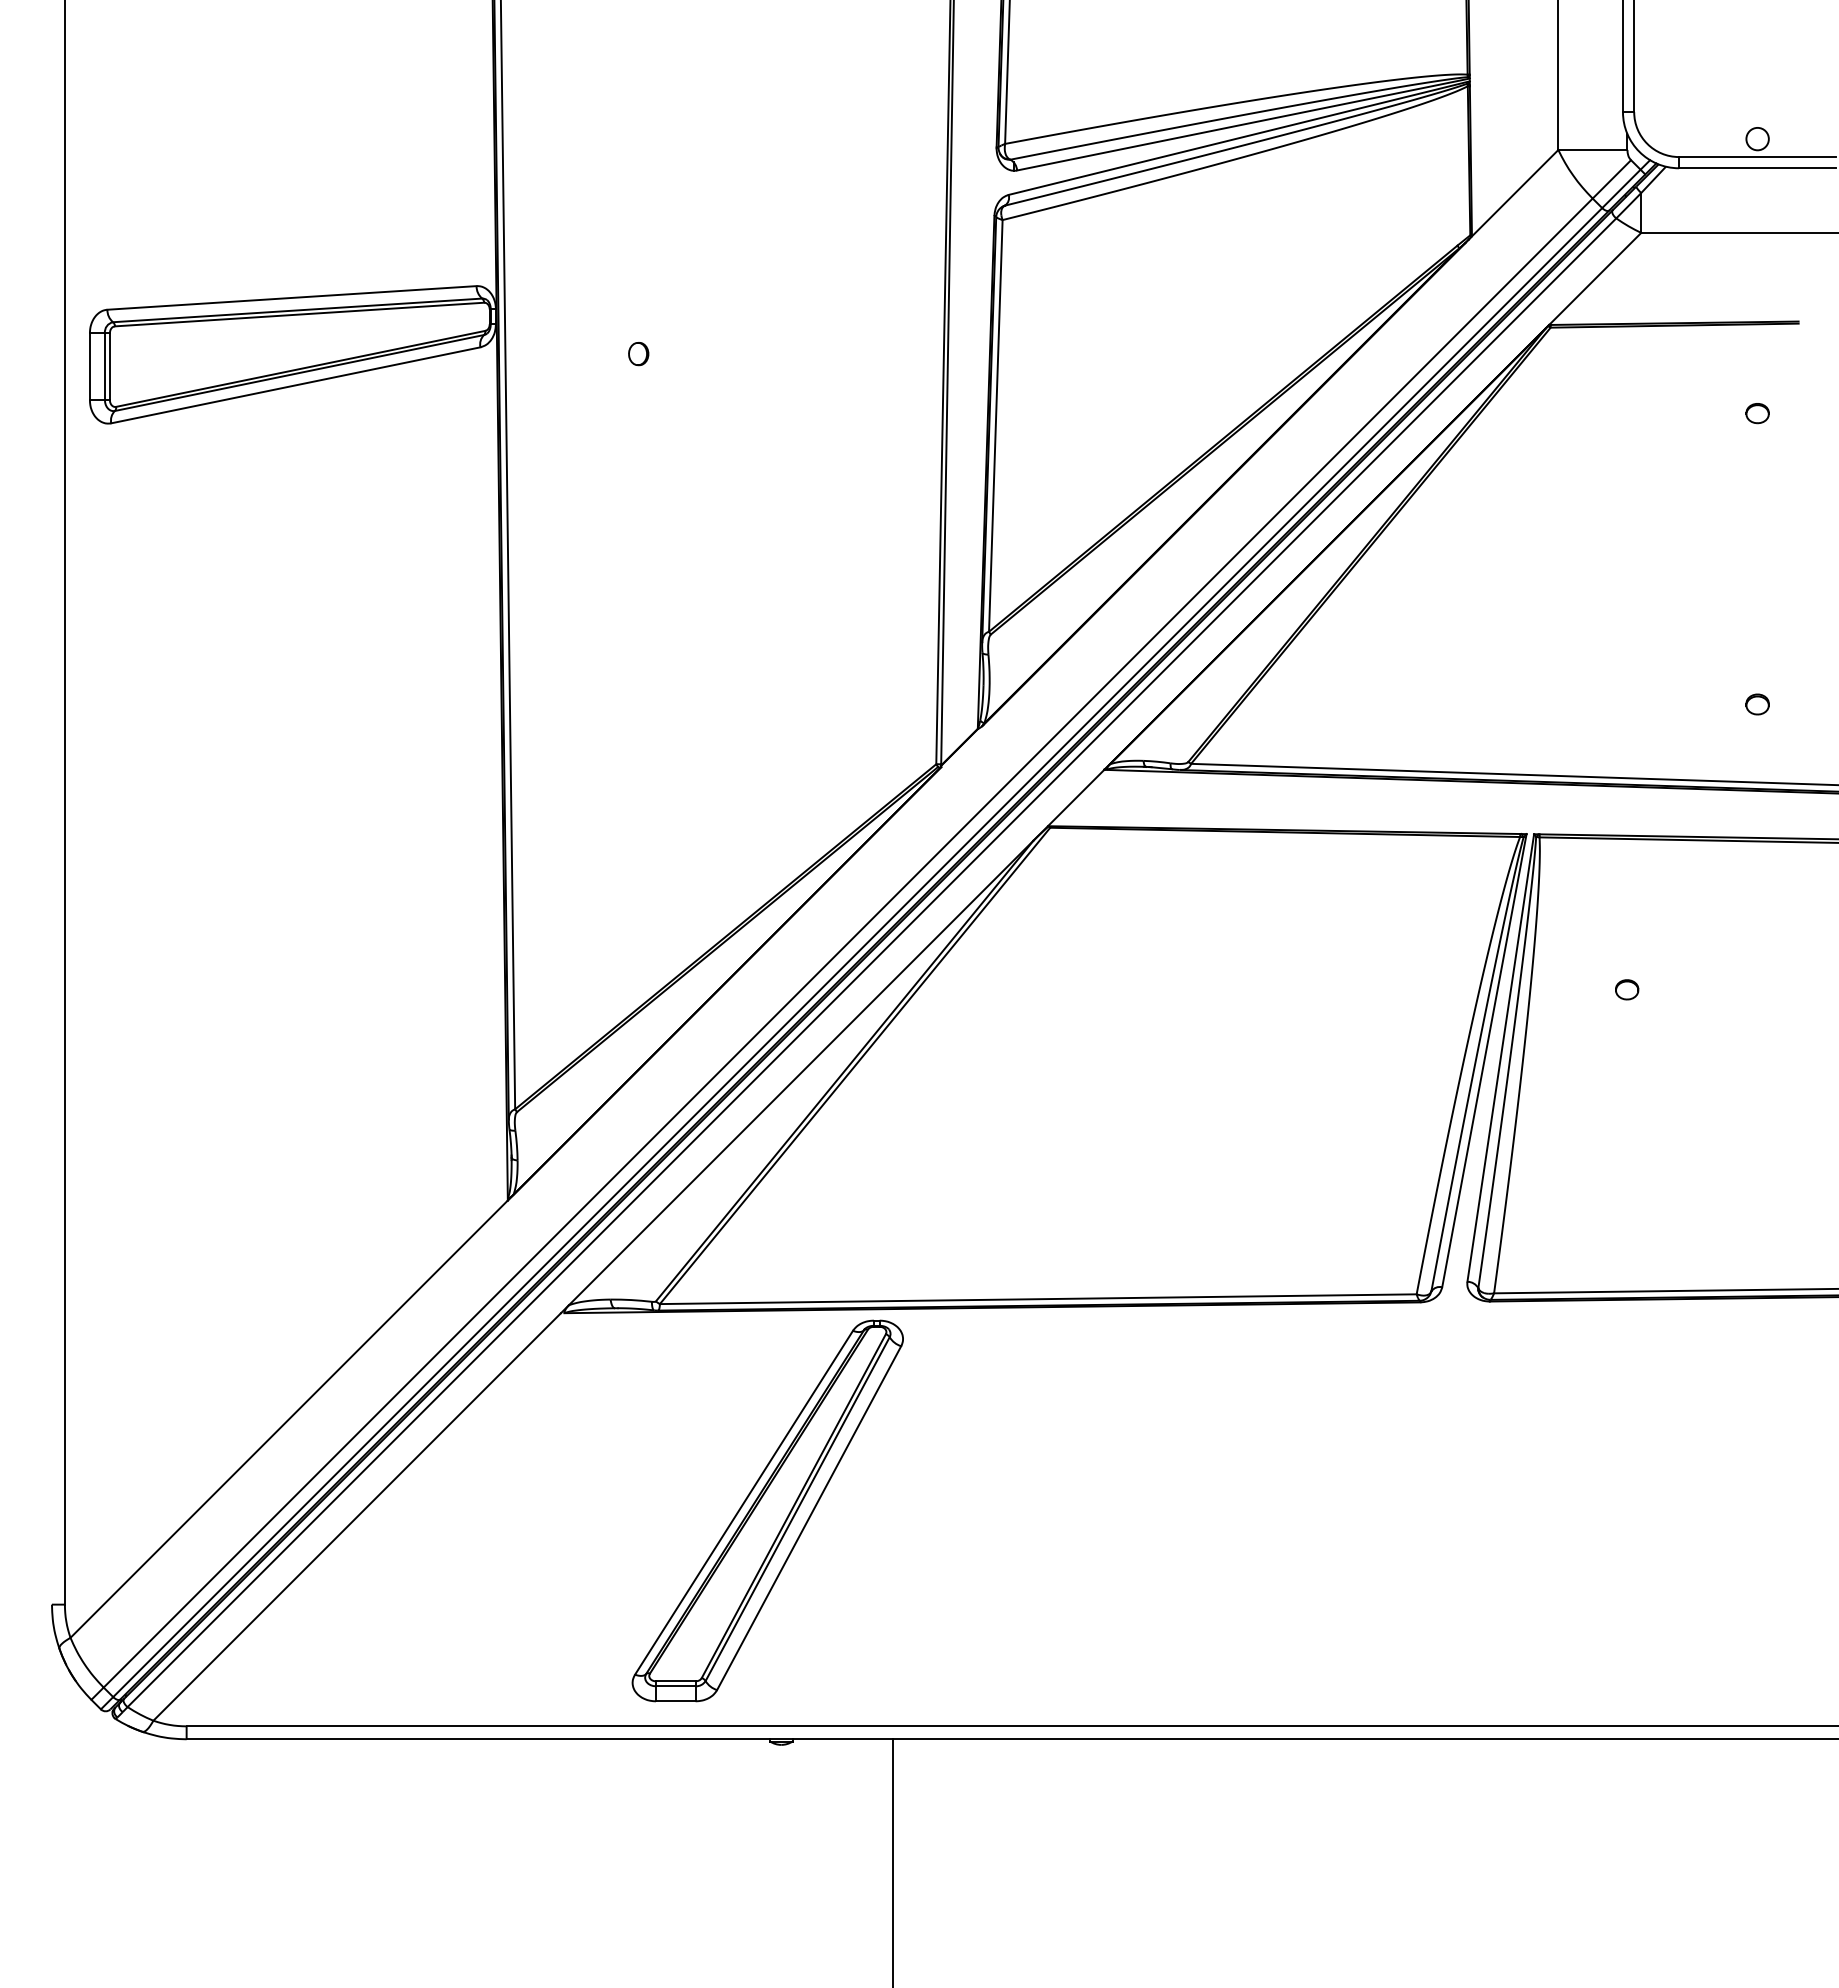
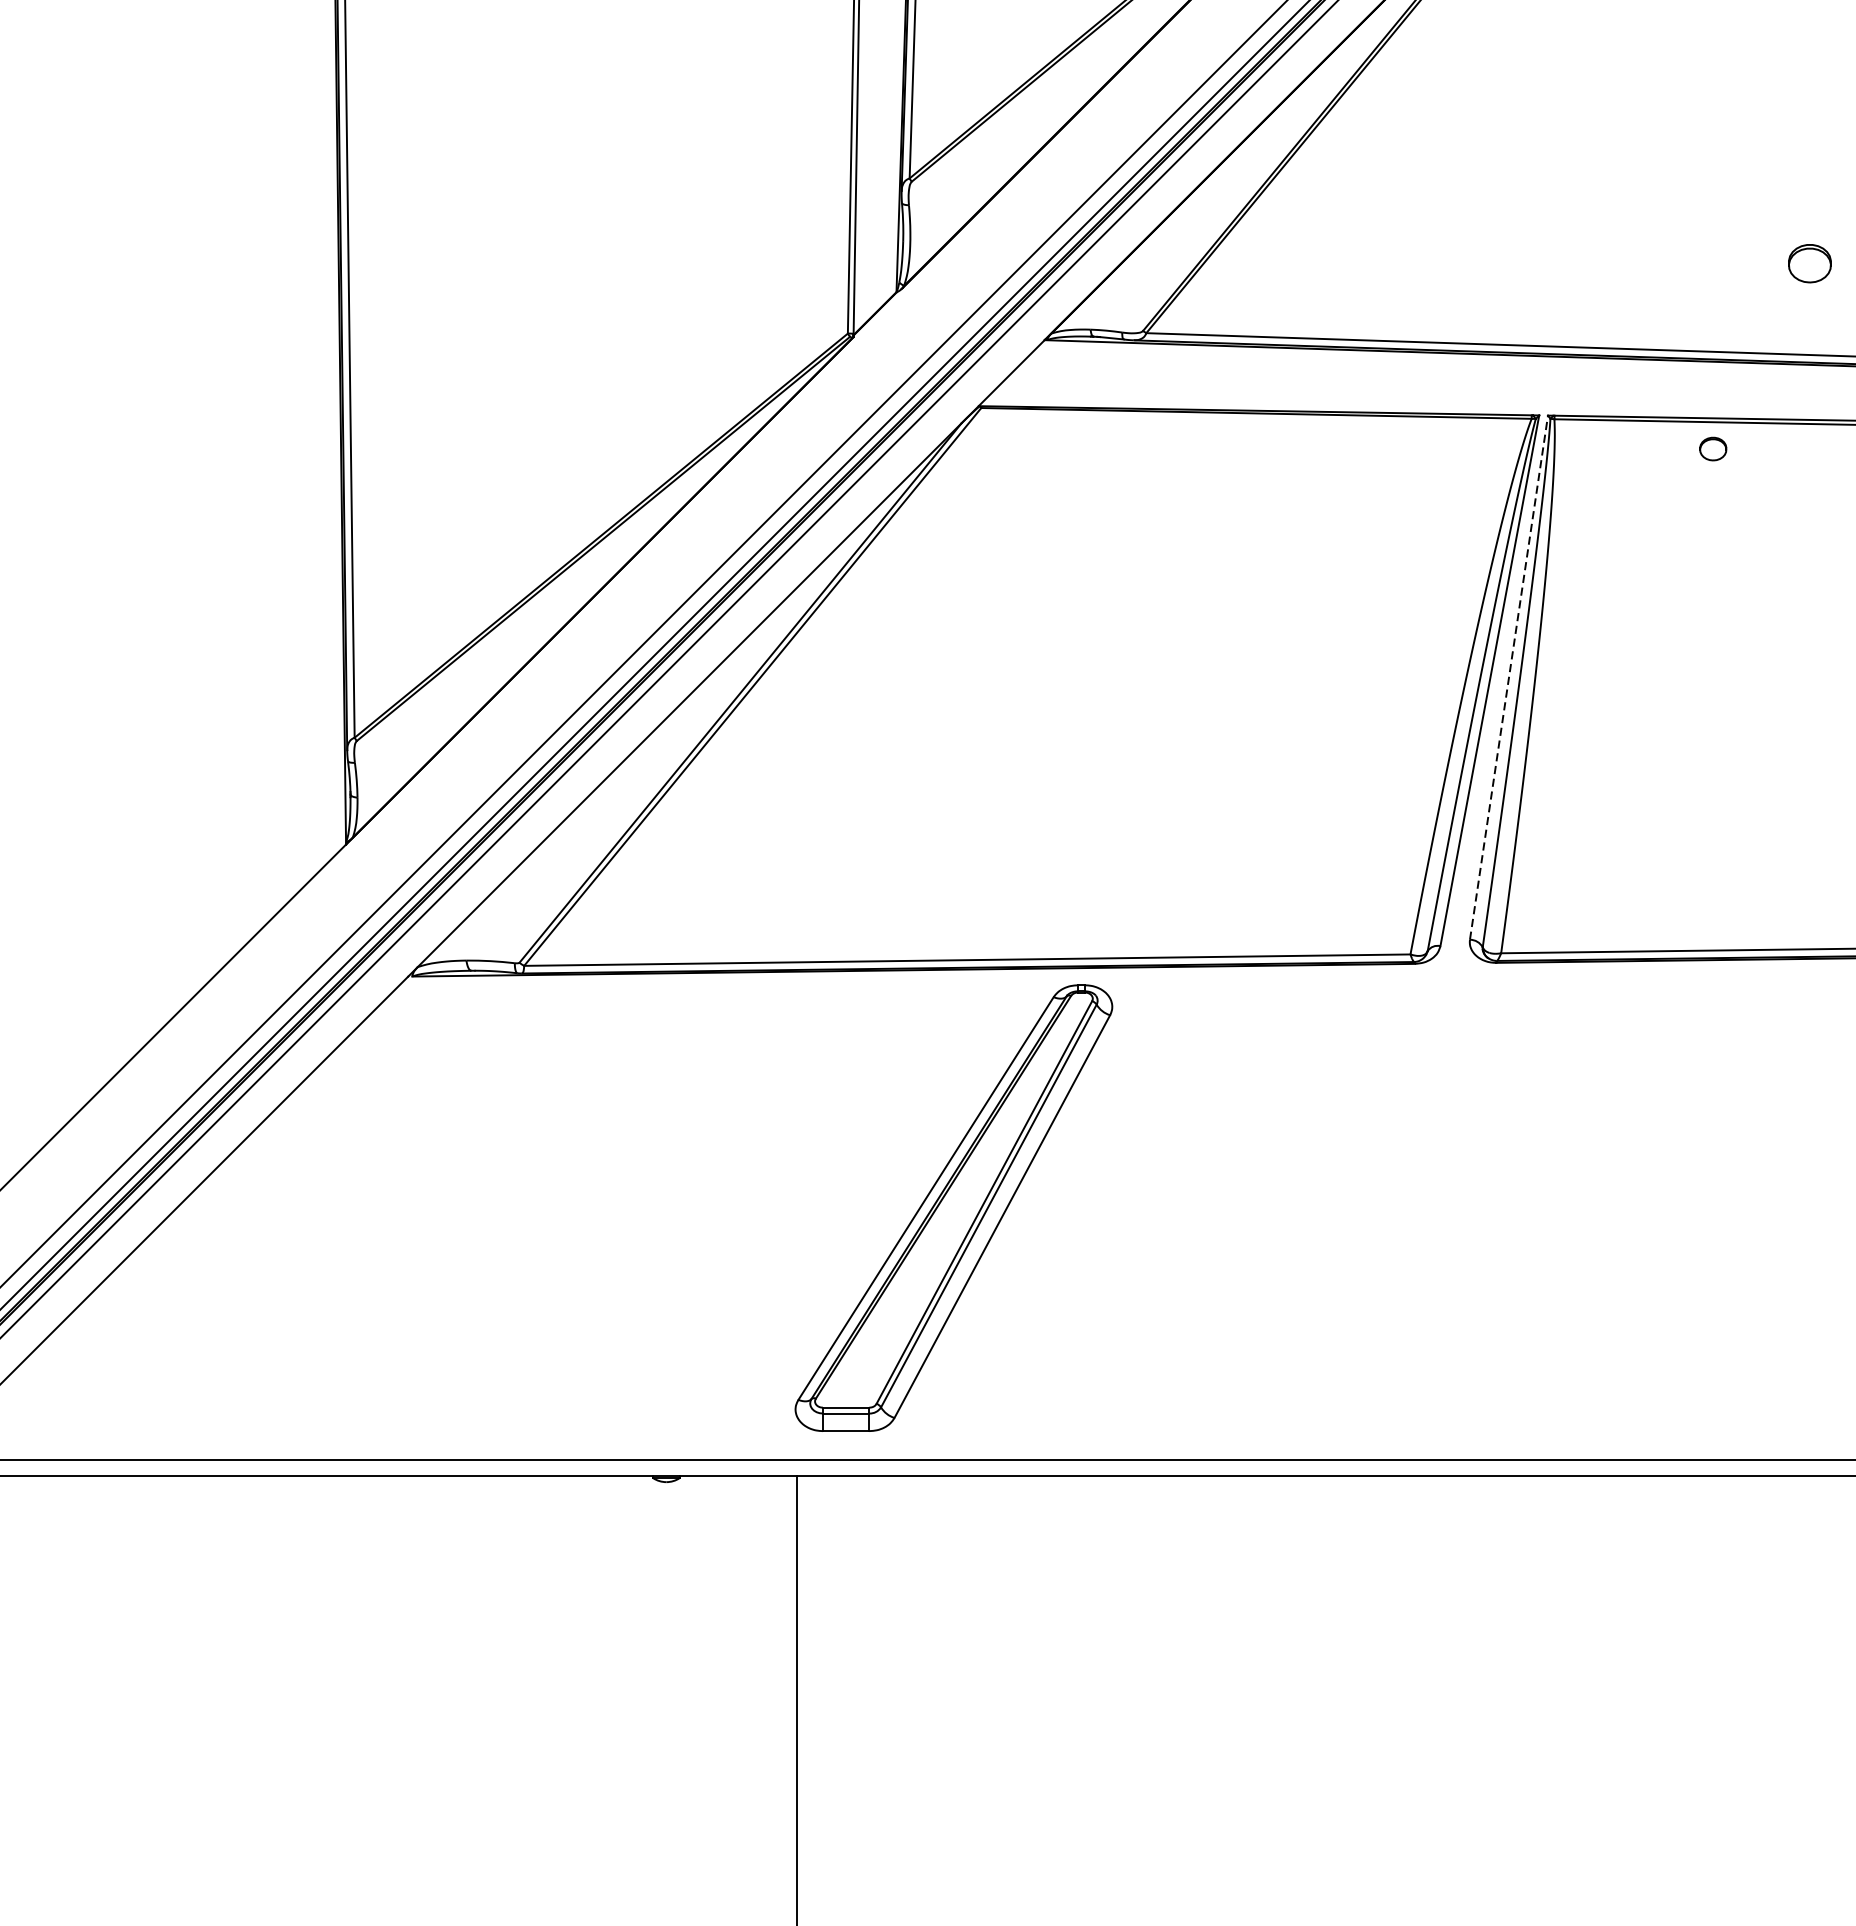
part: (1757, 704) -> (1809, 263), size x1.6
part: (1627, 989) -> (1713, 448), moved
line: (1500, 1057) -> (1508, 677), solid -> dashed
part: (767, 1510) -> (953, 1207), moved

